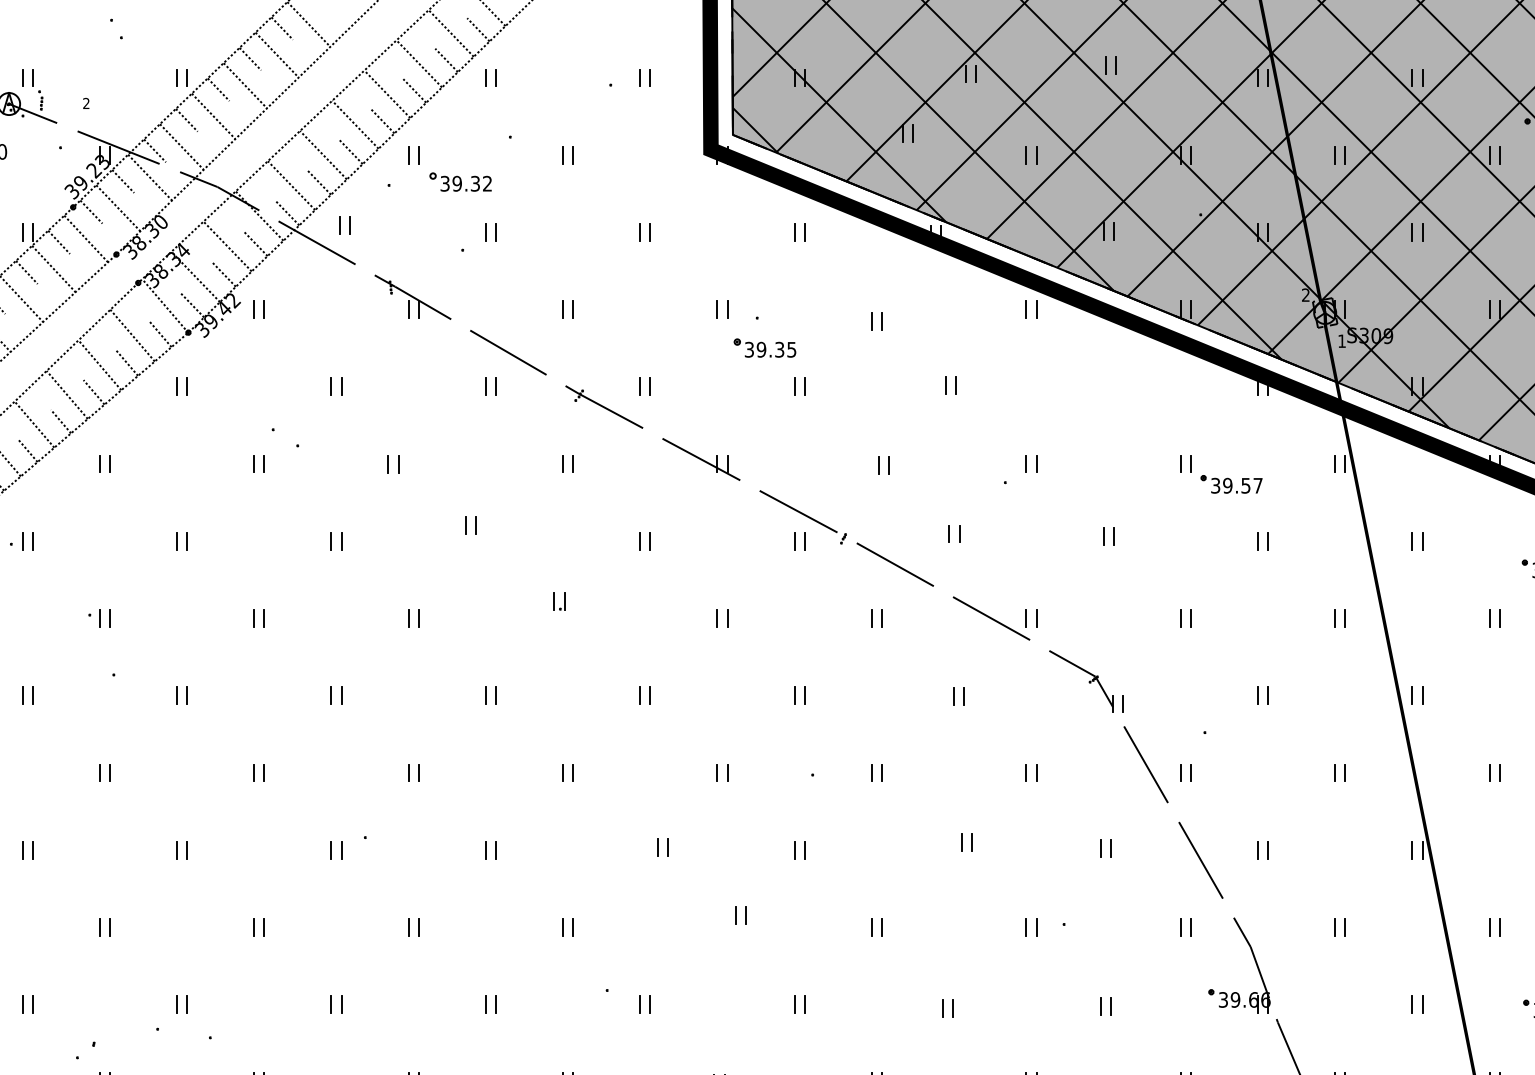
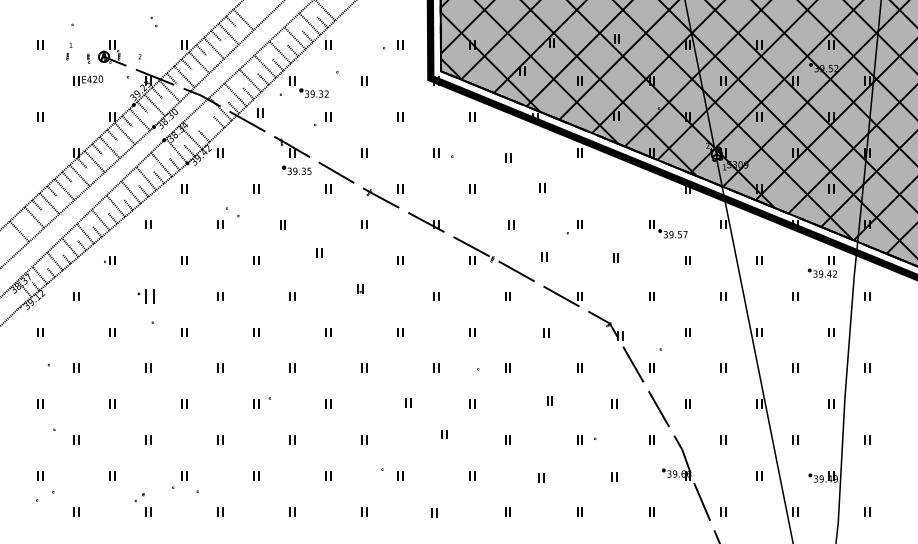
line: (227, 244) -> (205, 122), removed
part: (763, 345) -> (296, 169), moved
part: (98, 618) -> (145, 296), size x1.6

